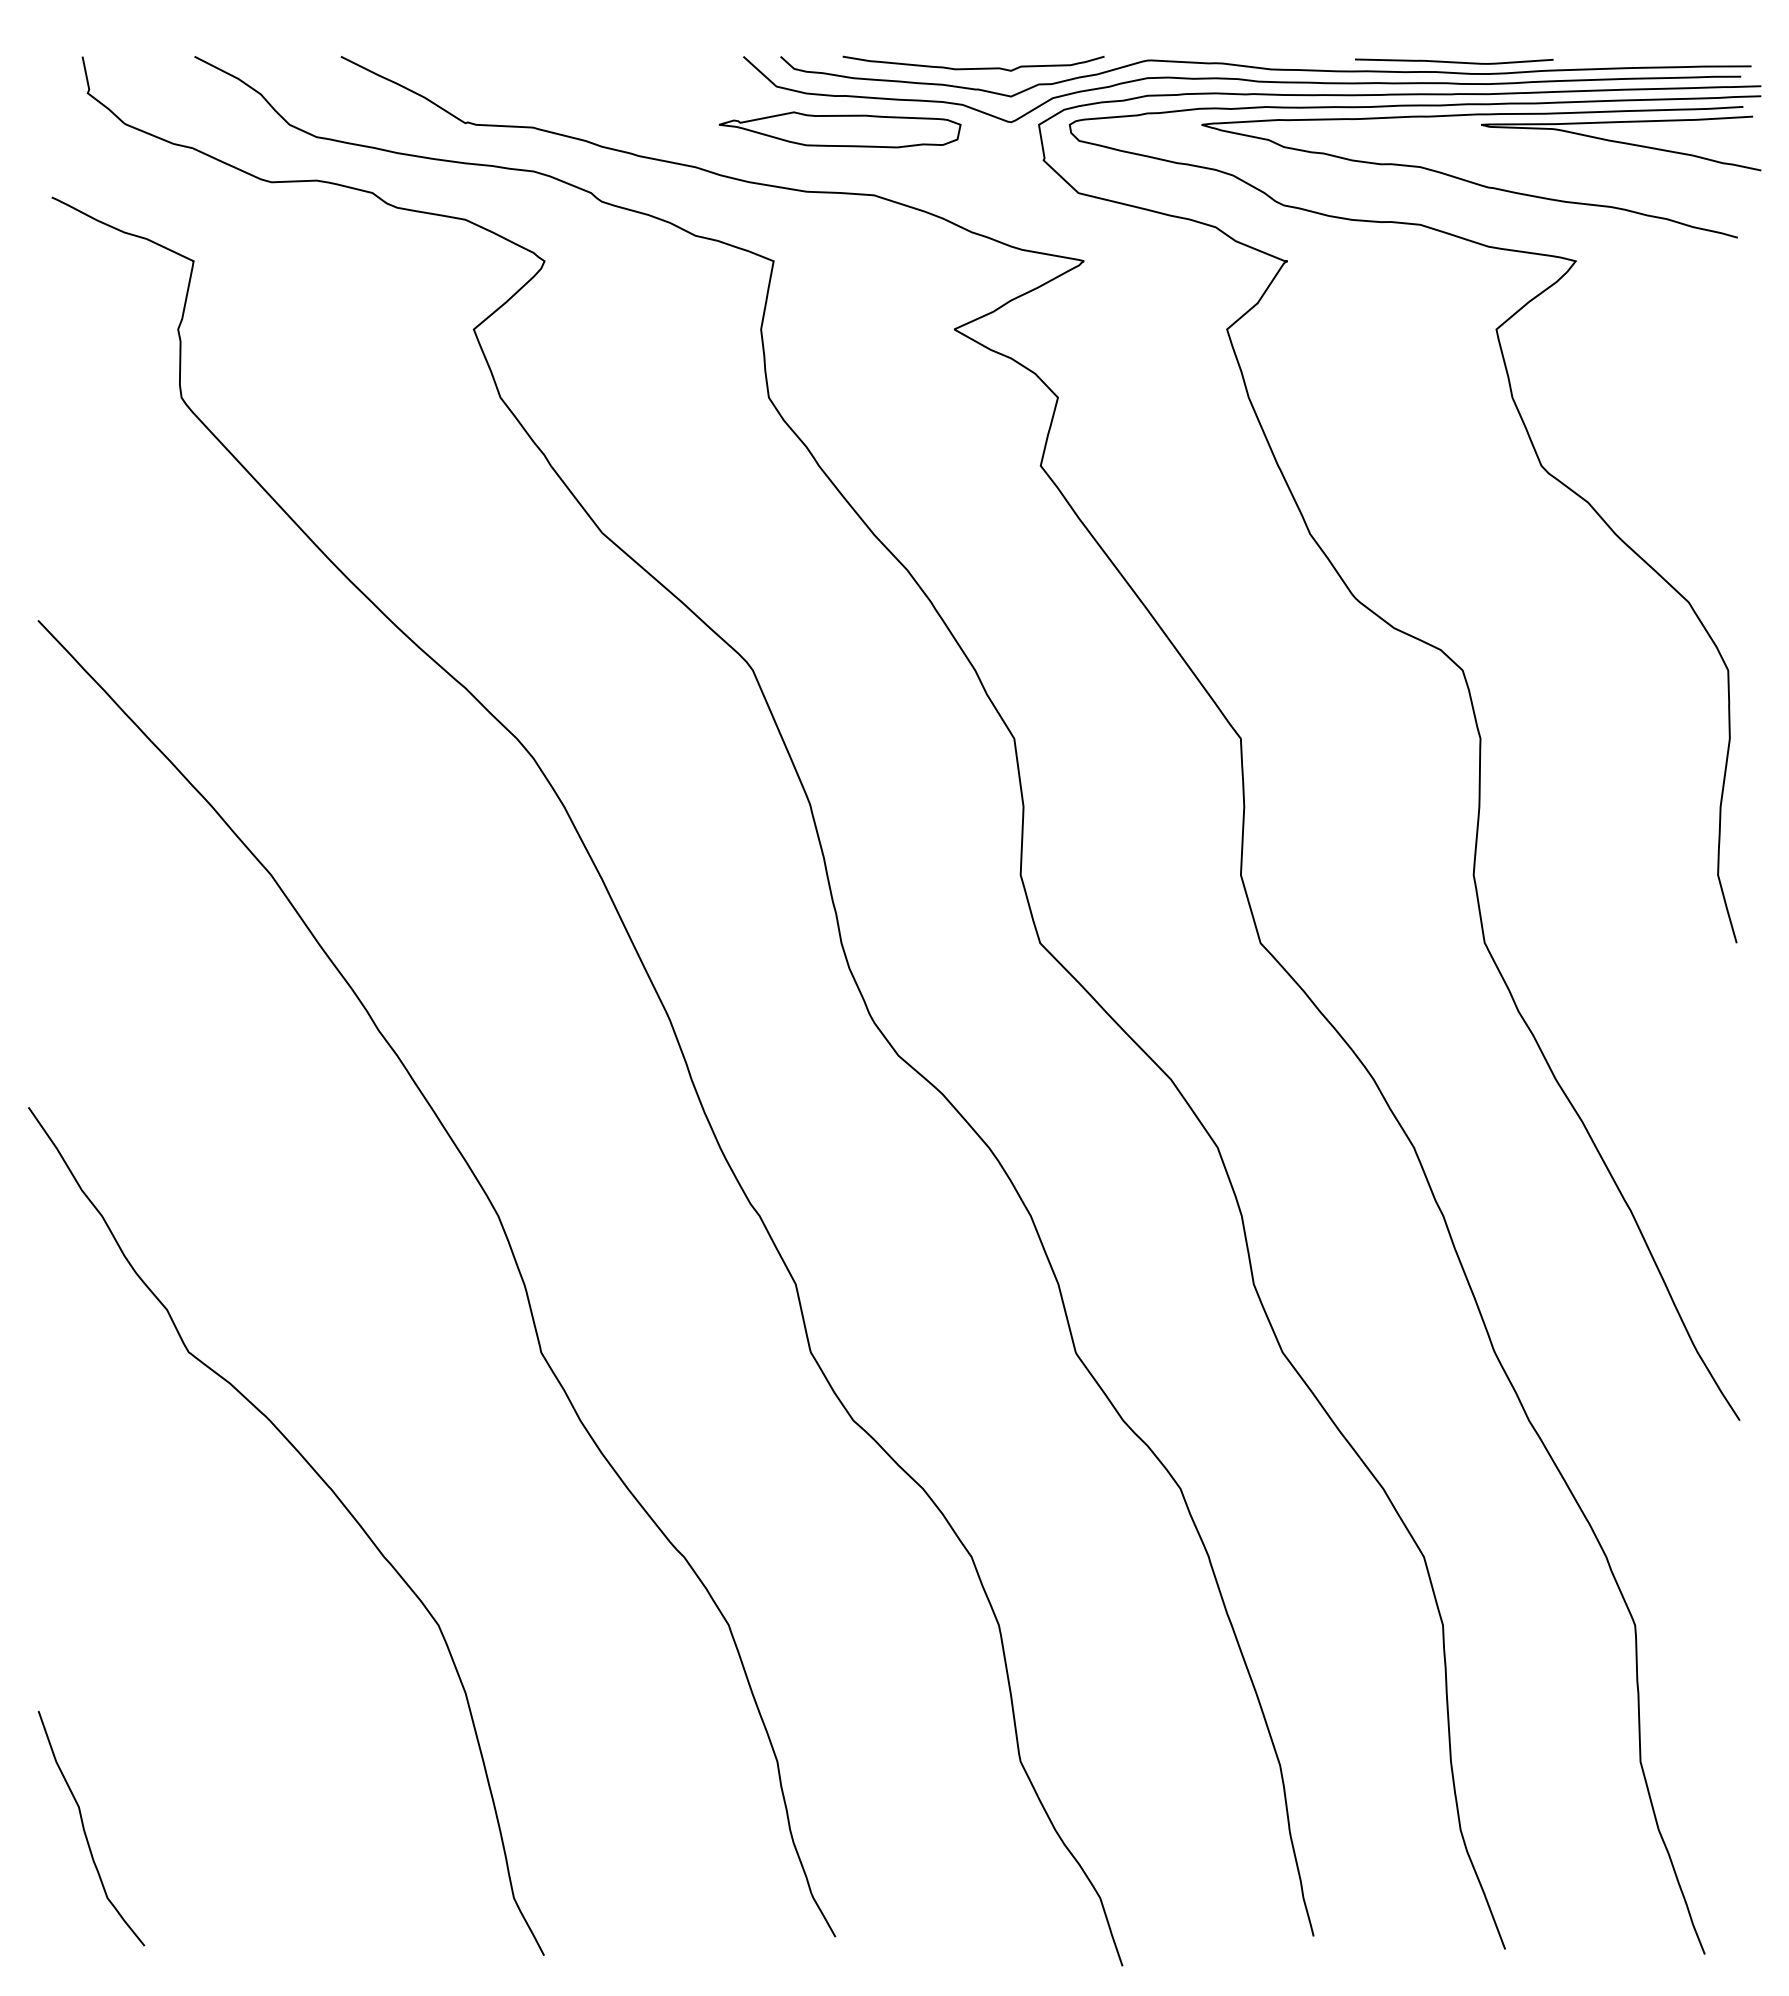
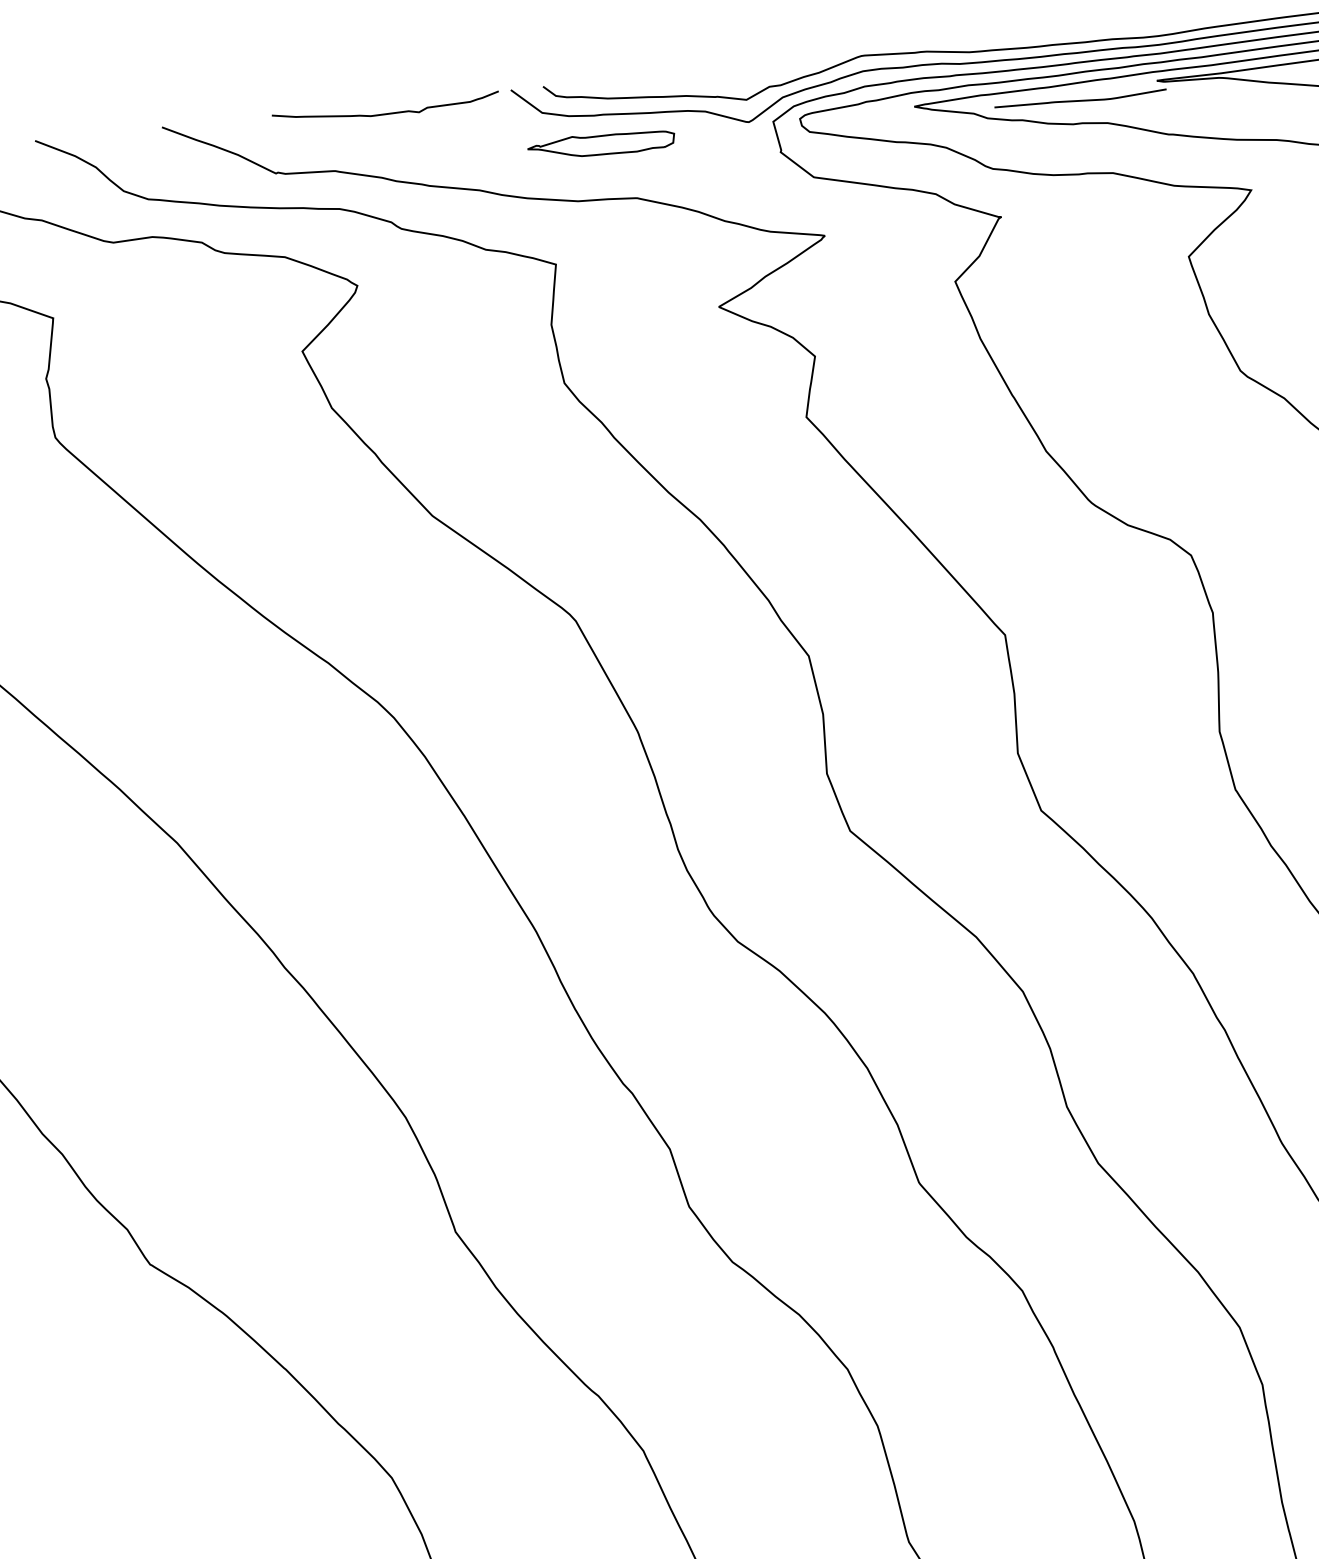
curve: (1454, 61) -> (1080, 100), moved
curve: (973, 68) -> (386, 113), moved
part: (839, 129) -> (600, 144), size x0.7

